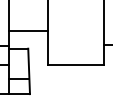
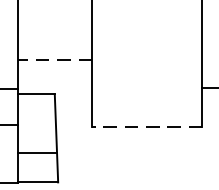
line: (27, 30) -> (53, 59), solid -> dashed
line: (75, 65) -> (146, 126), solid -> dashed

